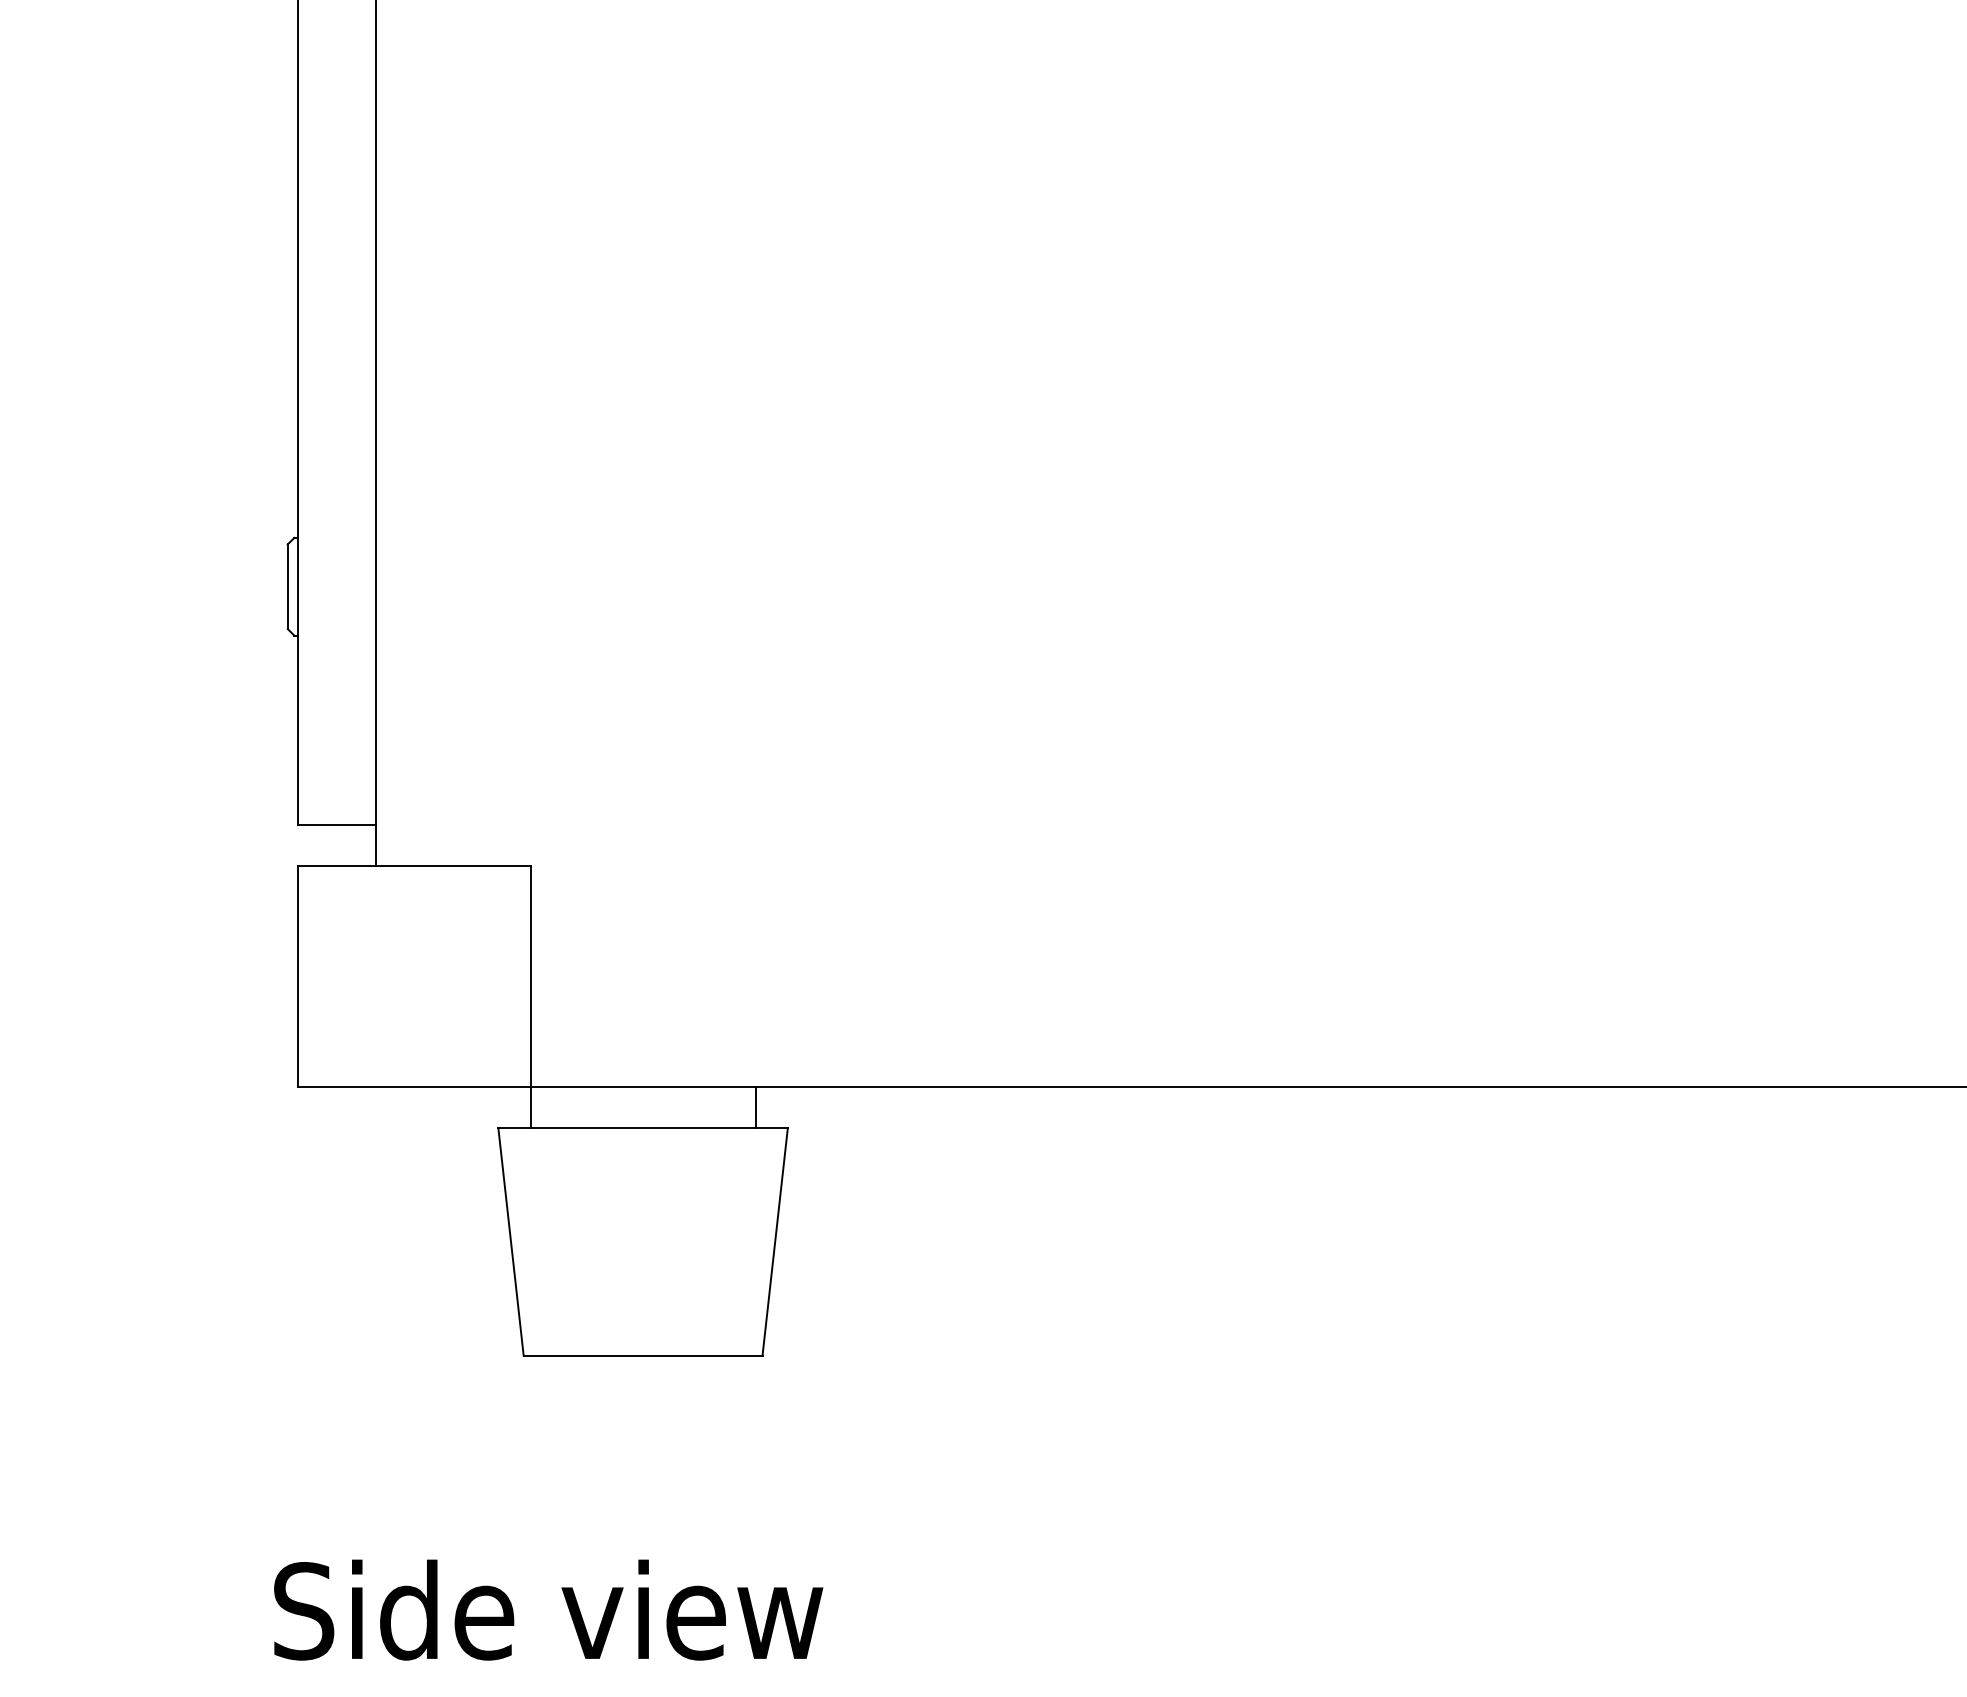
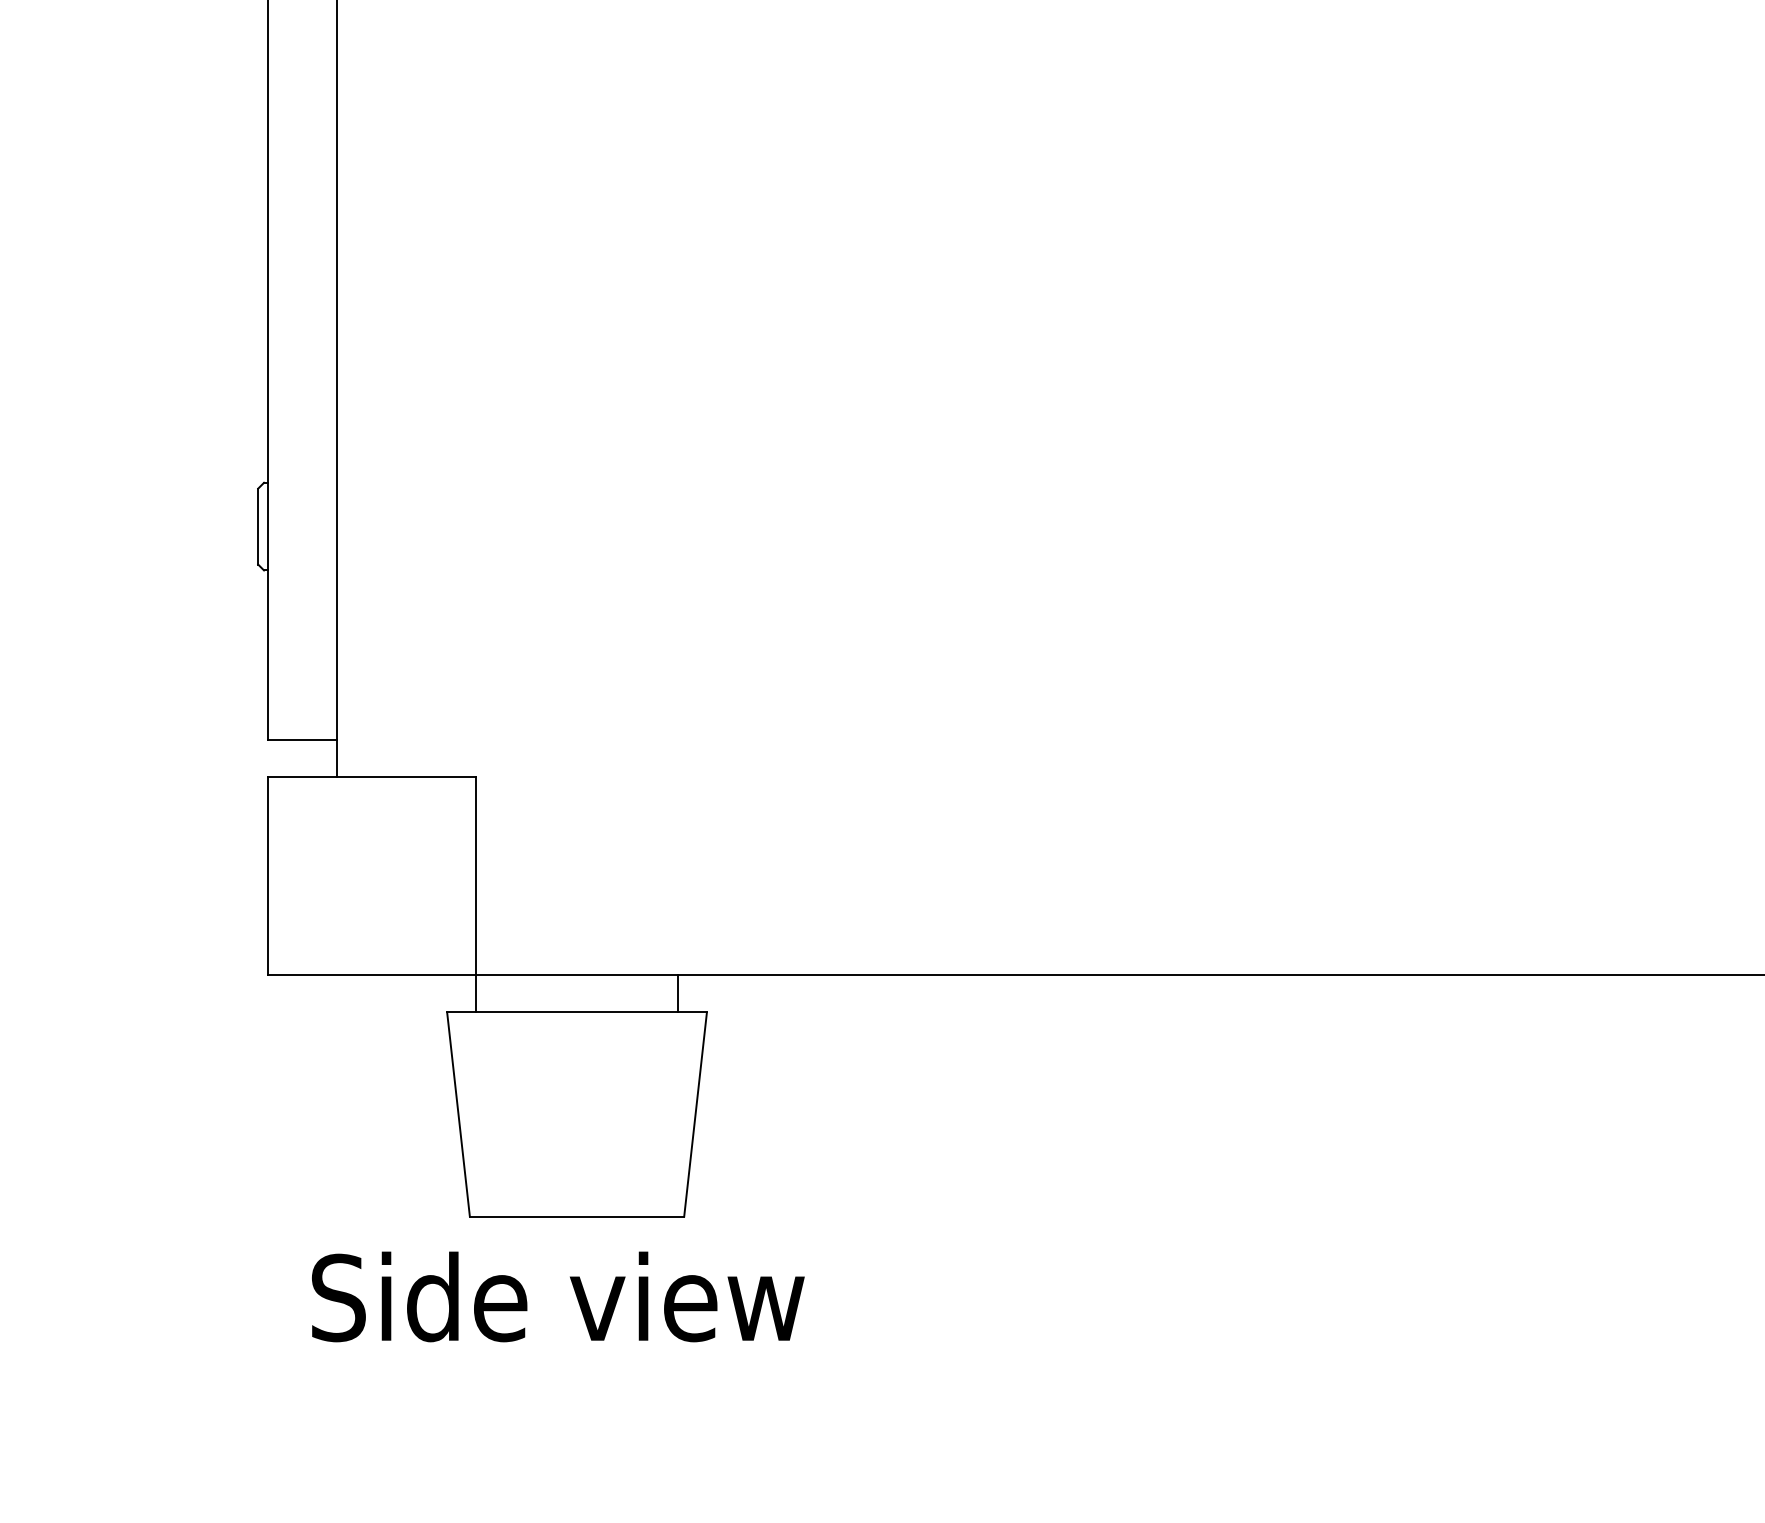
text: (548, 1609) -> (558, 1296), moved

